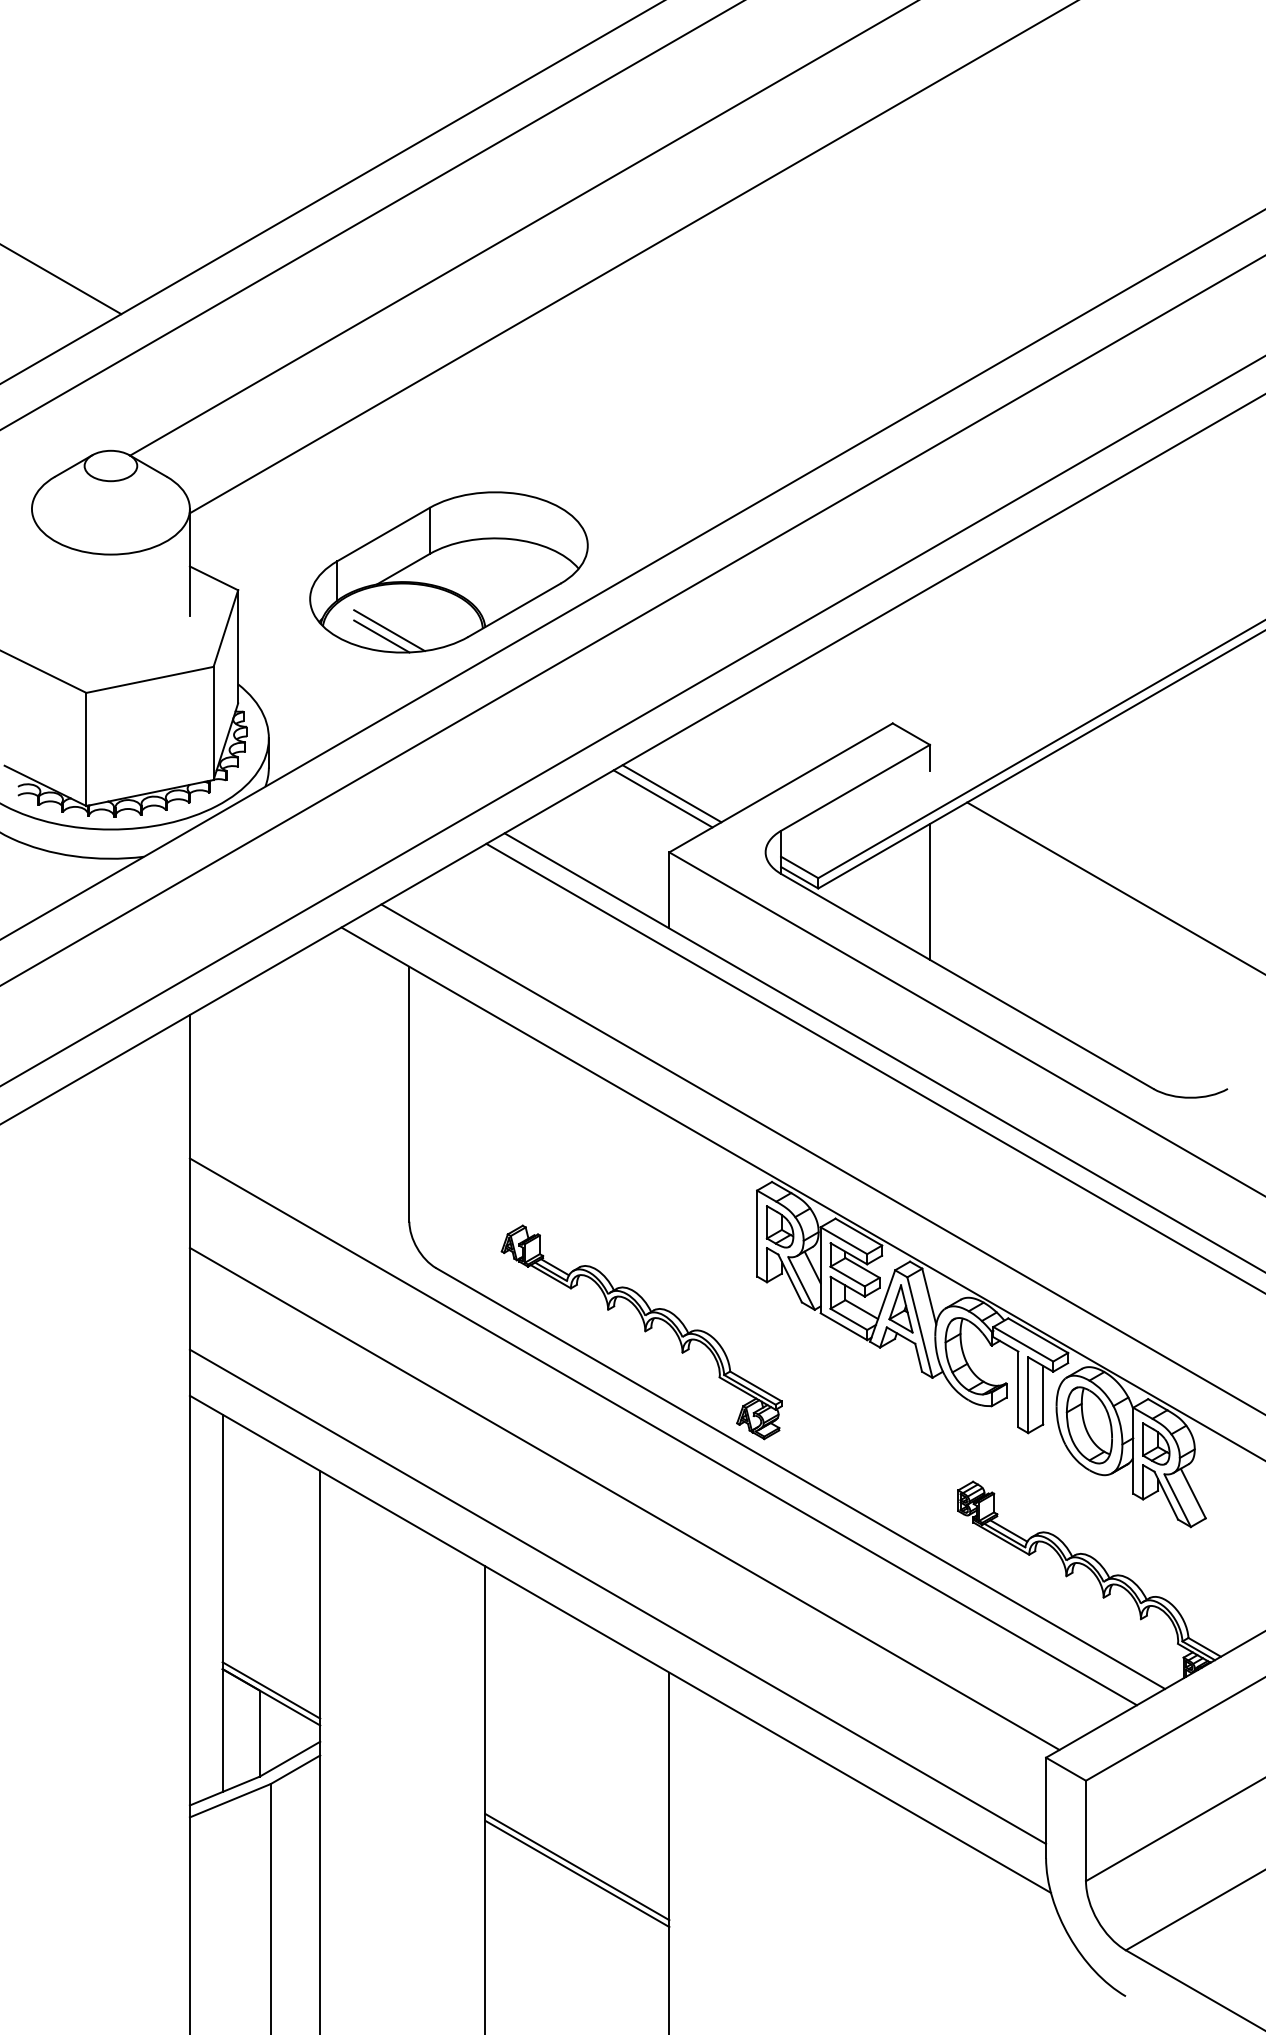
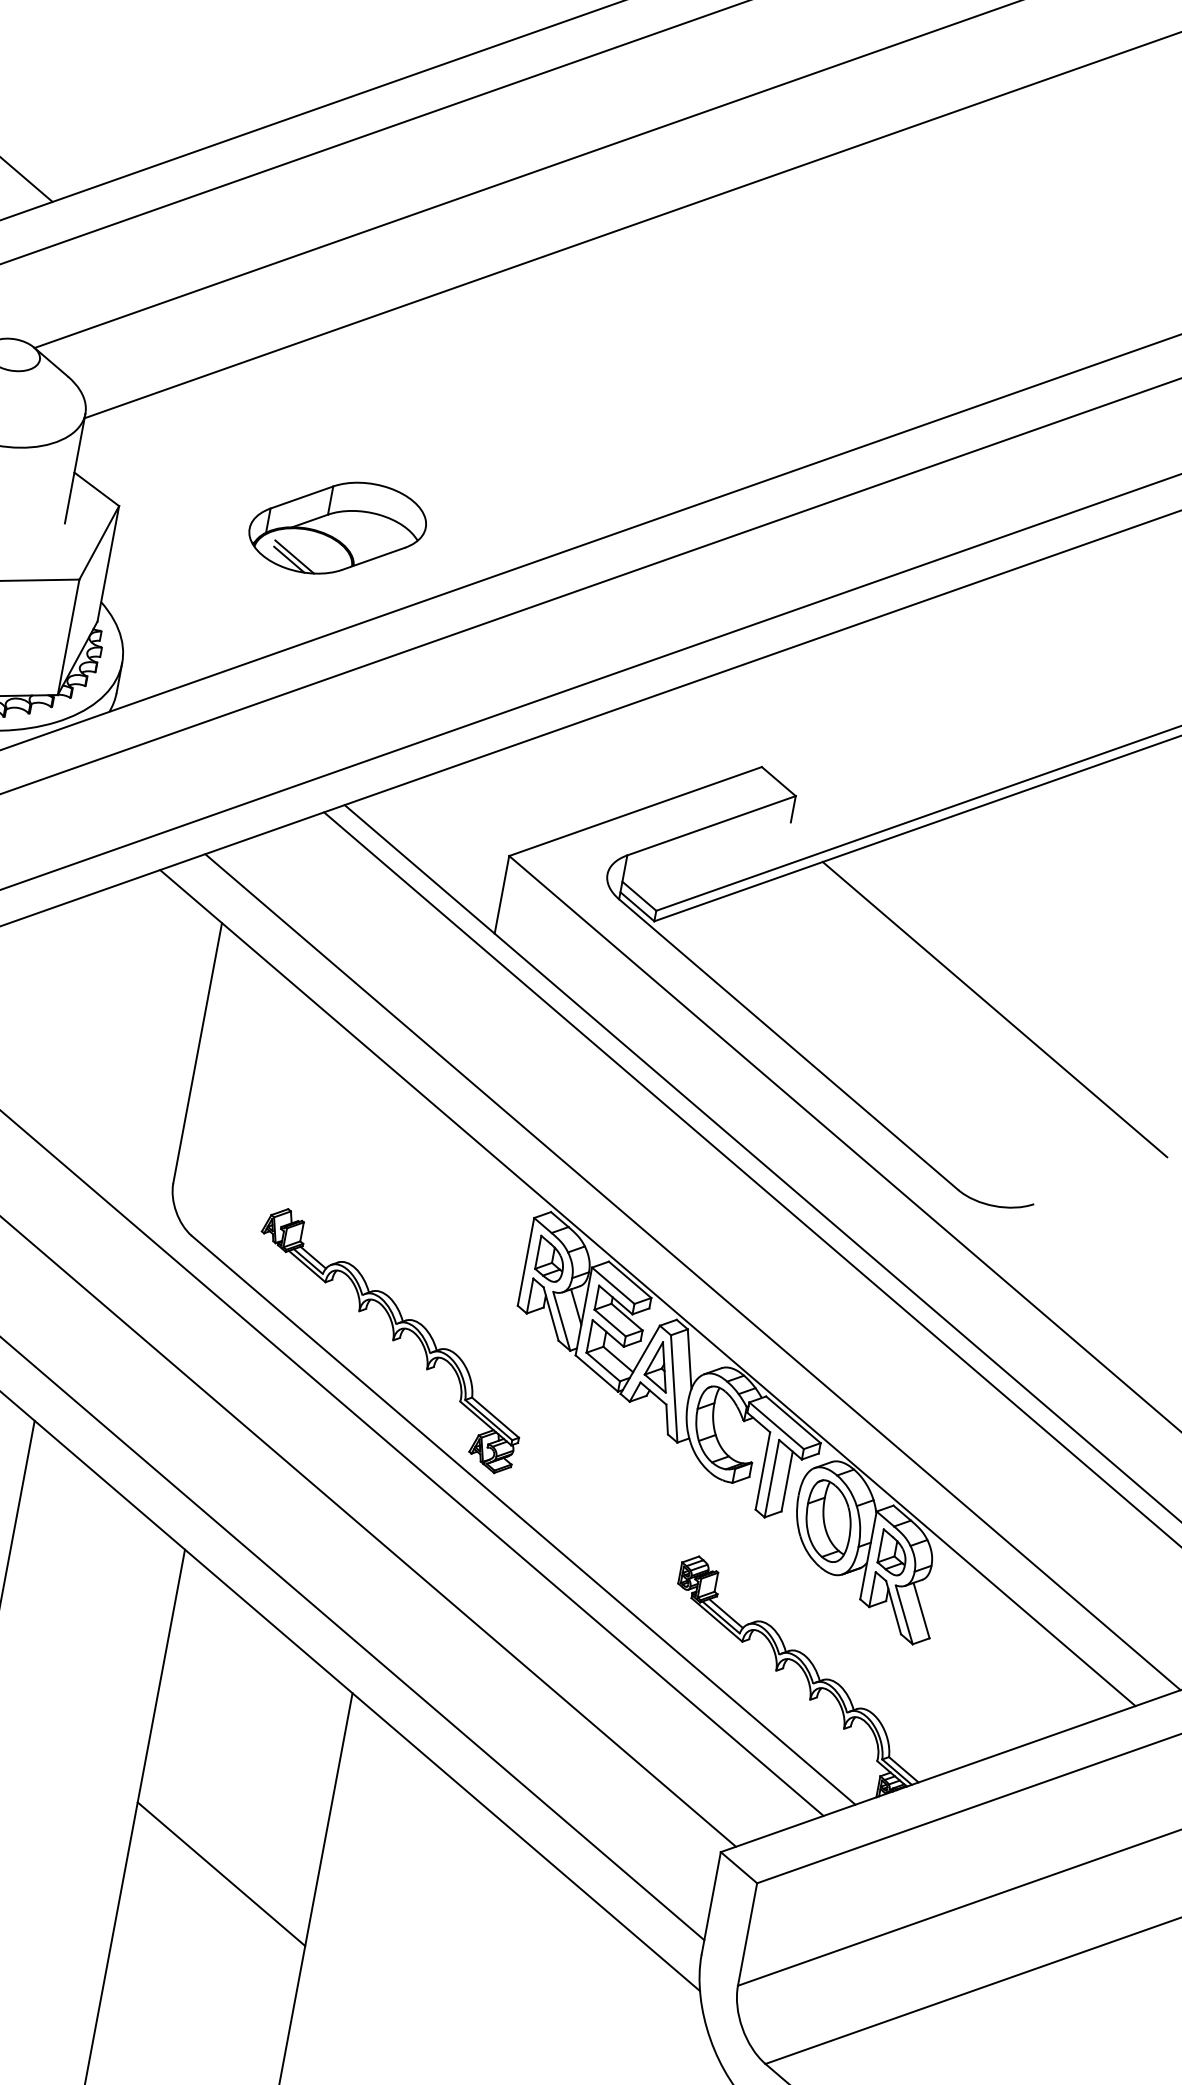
part: (448, 572) -> (337, 528), size x0.6
line: (671, 793) -> (522, 796), removed
line: (662, 798) -> (512, 799), removed
line: (929, 891) -> (767, 945), removed
line: (577, 1873) -> (220, 1880), removed

